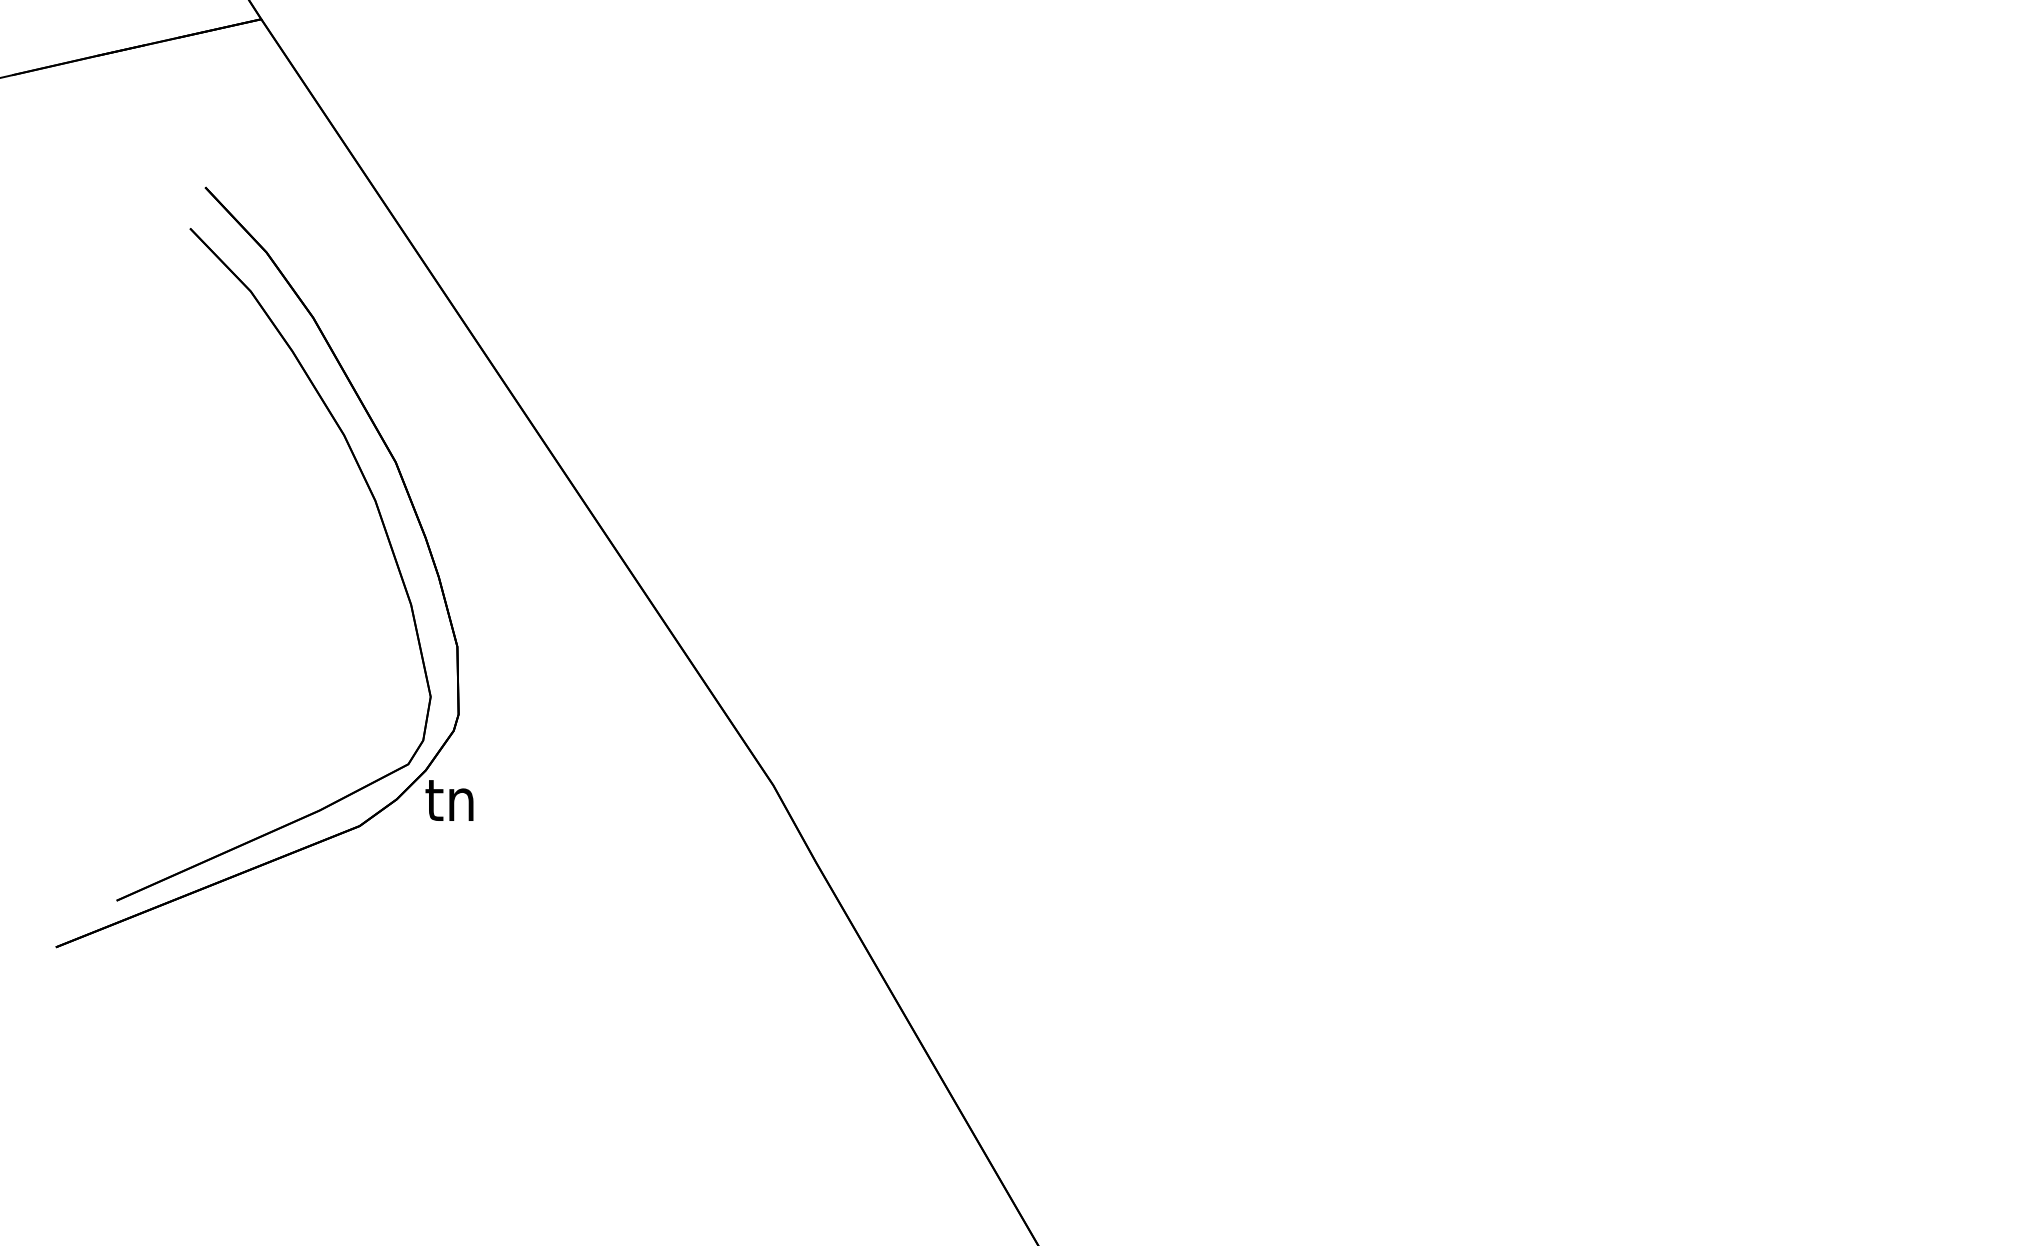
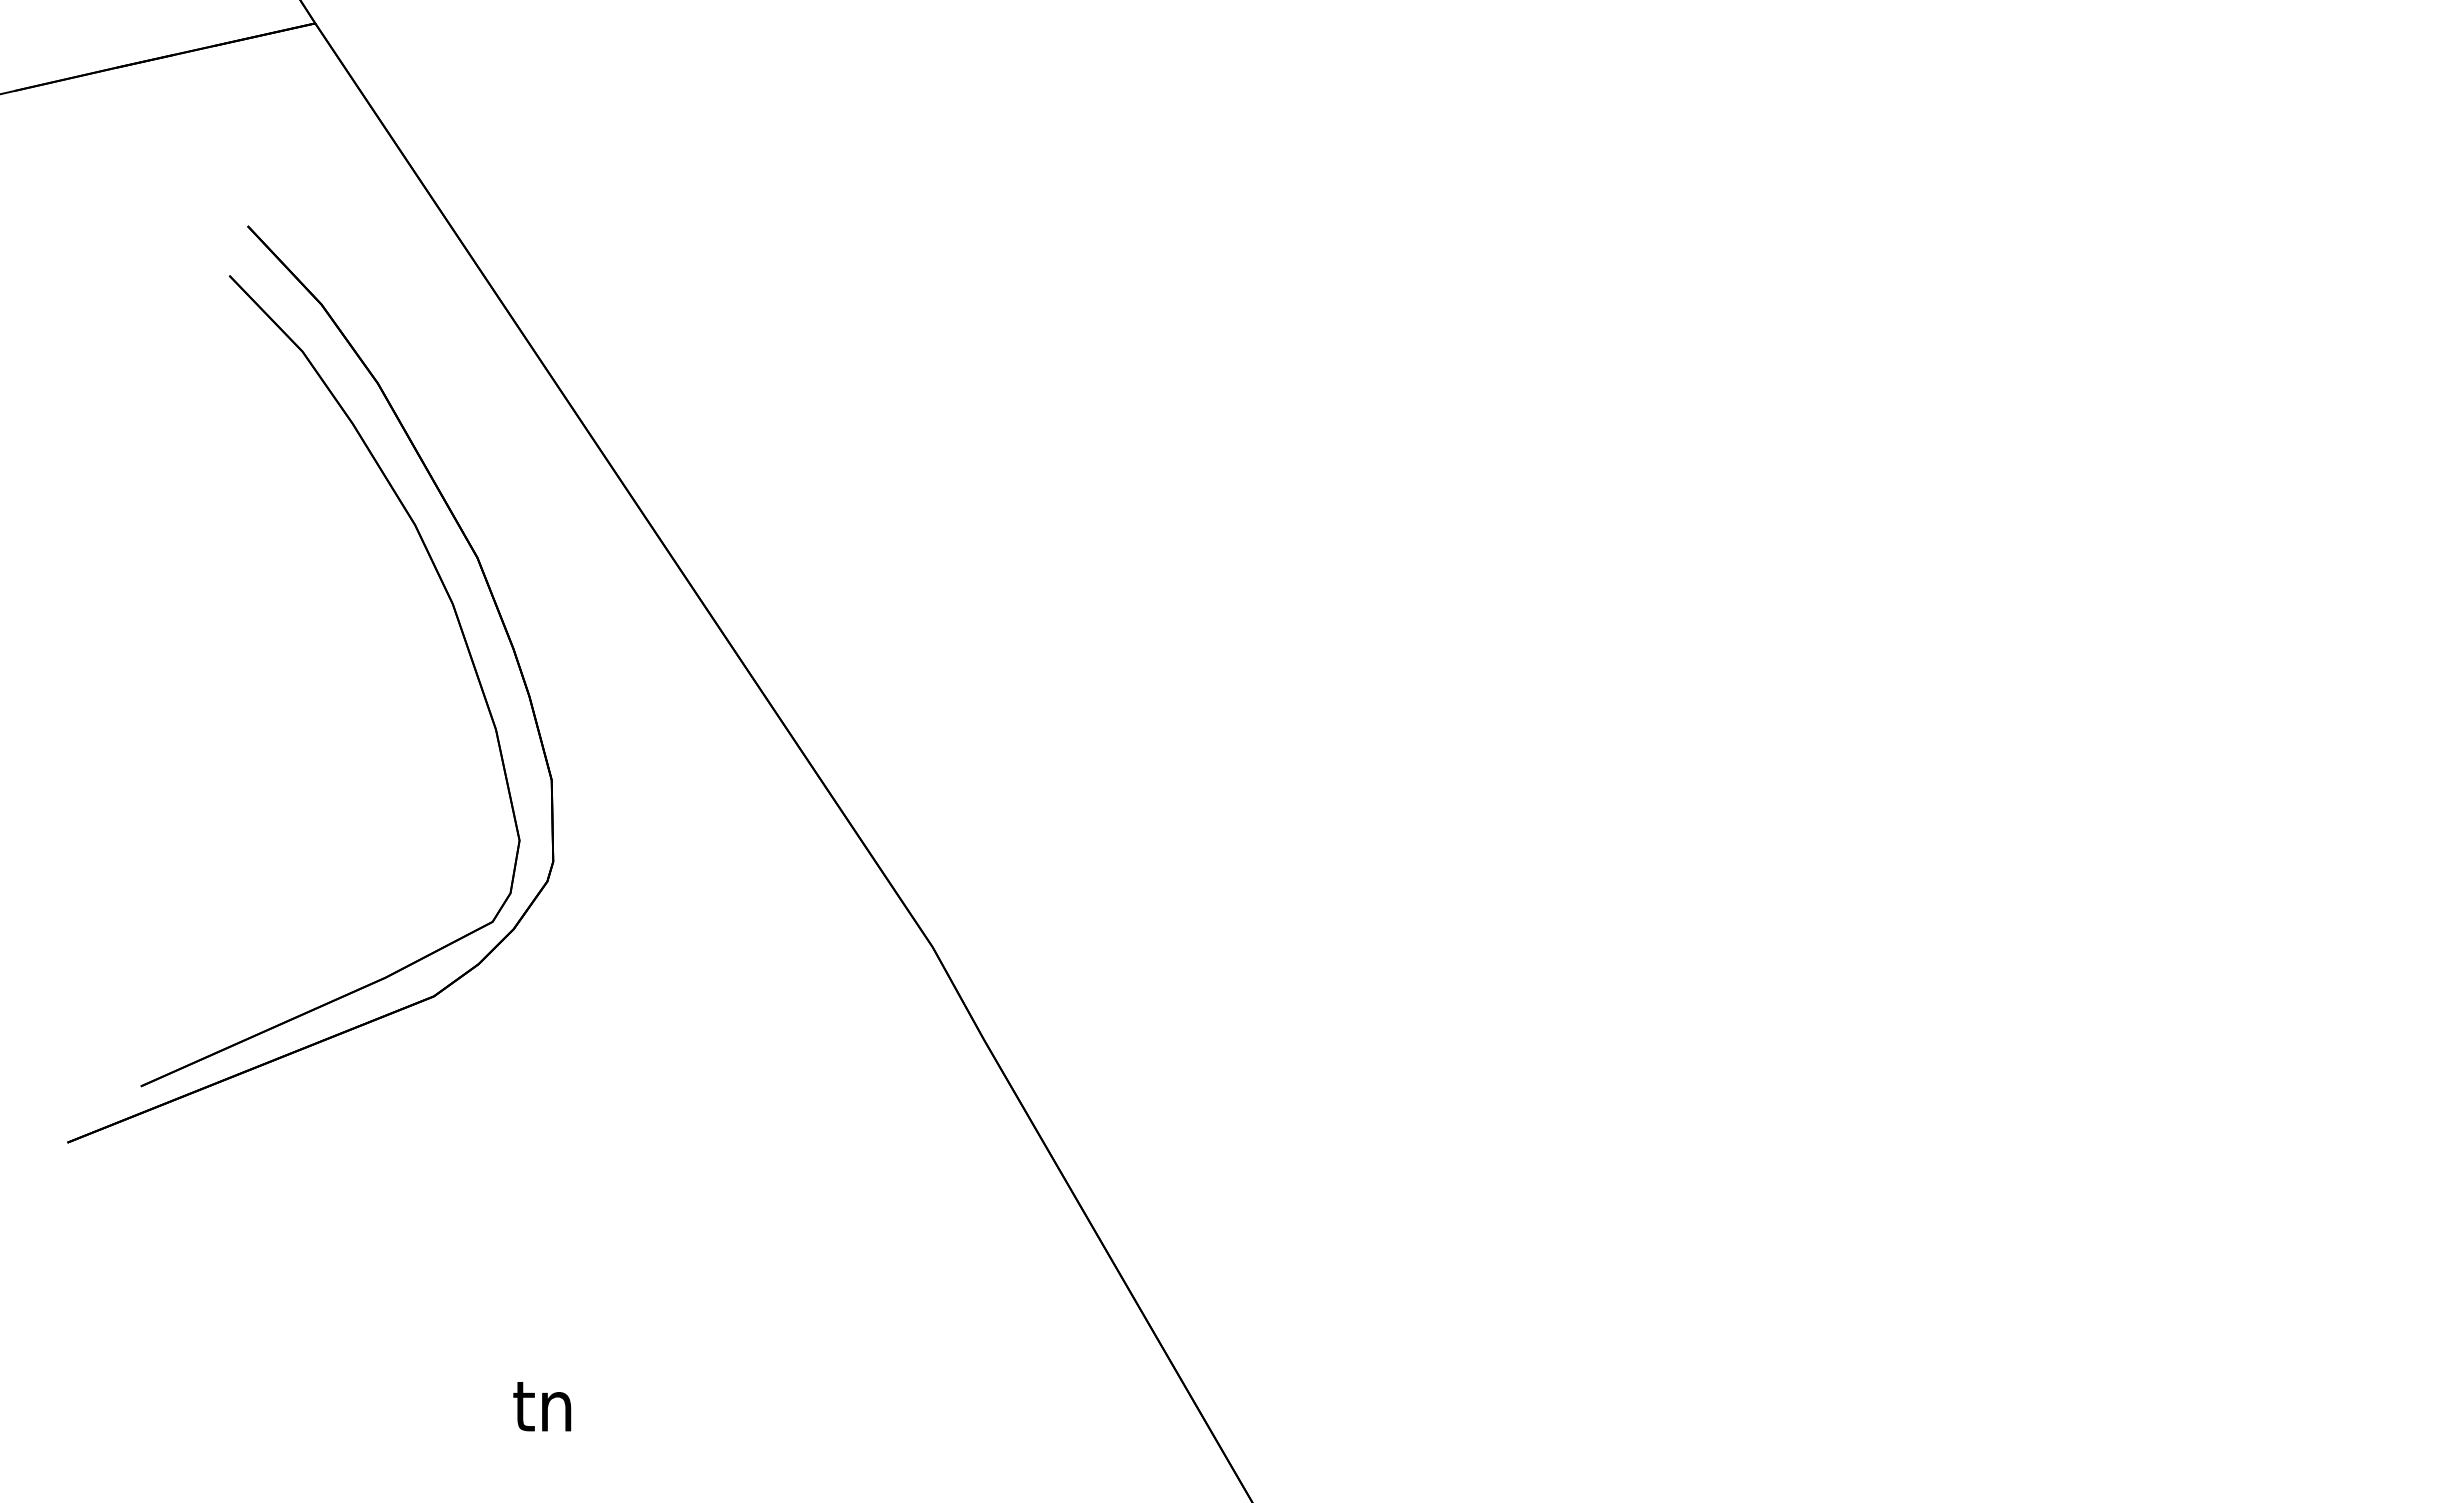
text: (449, 800) -> (542, 1406), moved

